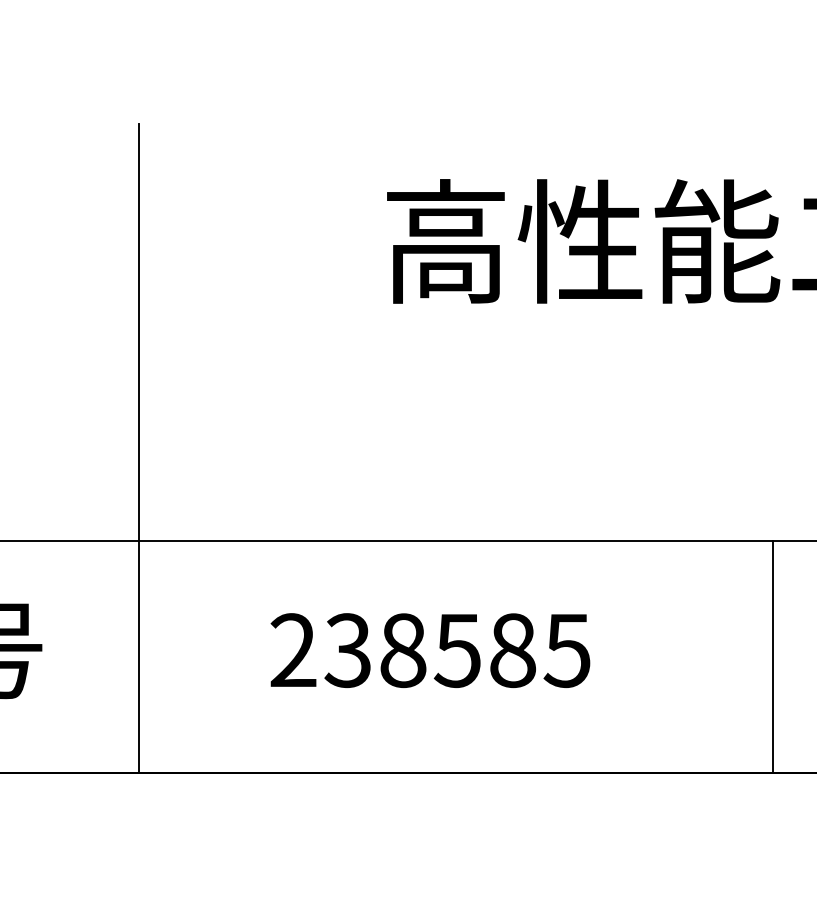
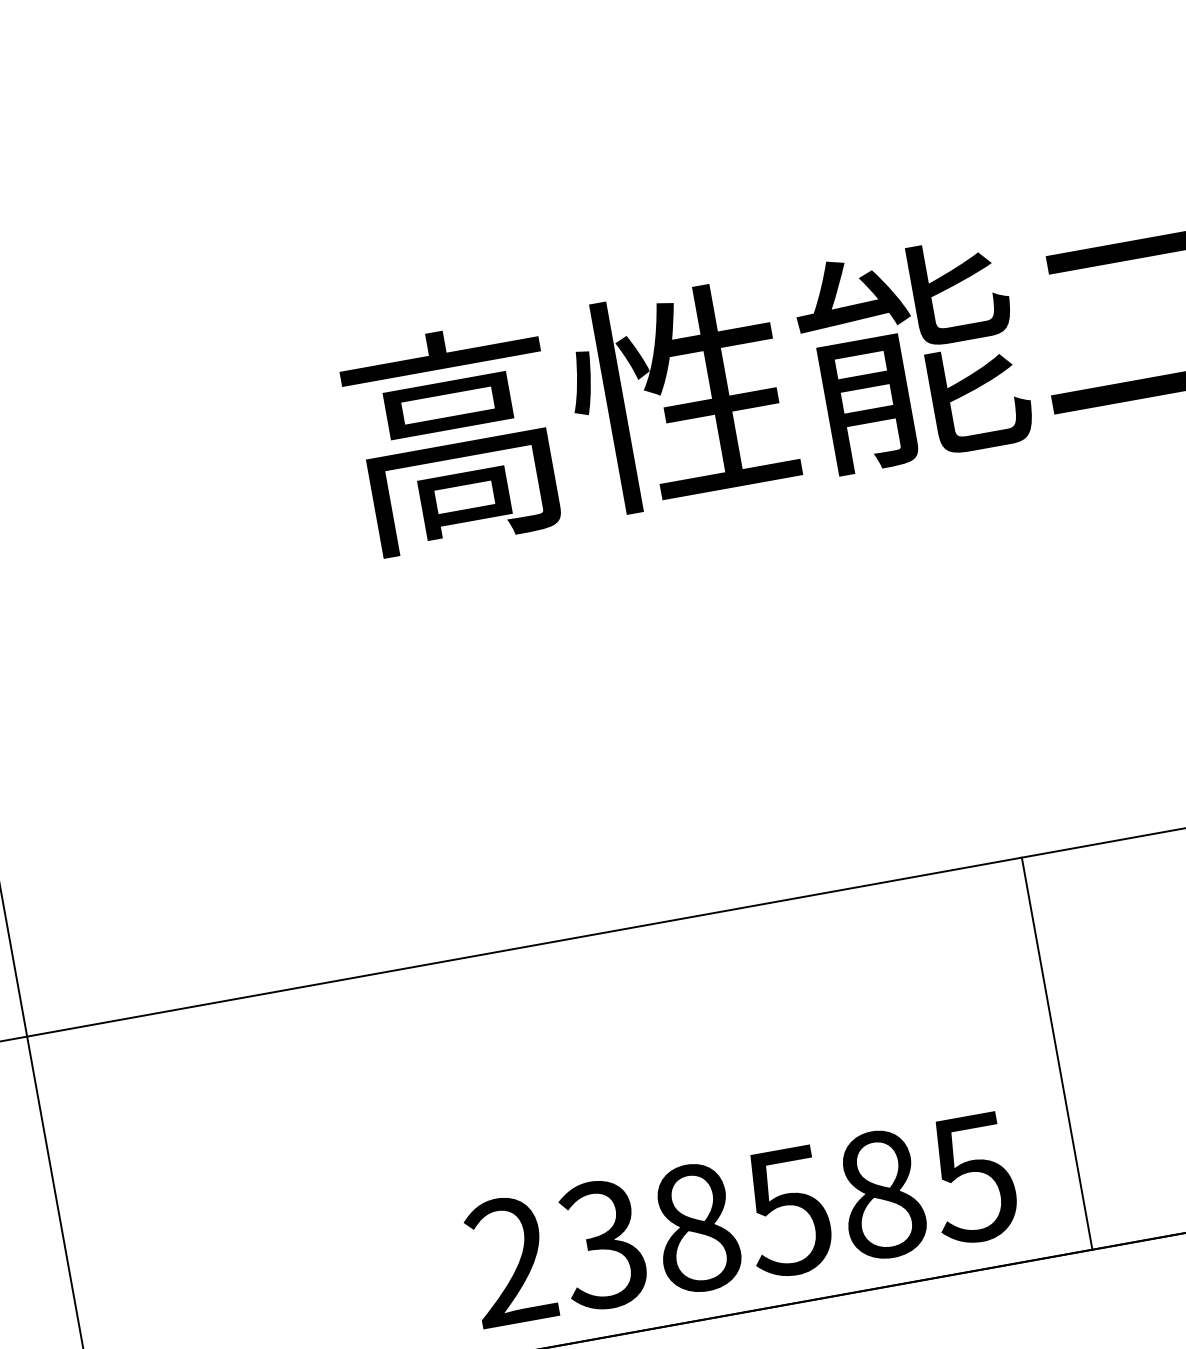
text: (430, 650) -> (742, 1219), moved
line: (773, 656) -> (1057, 1052), moved

